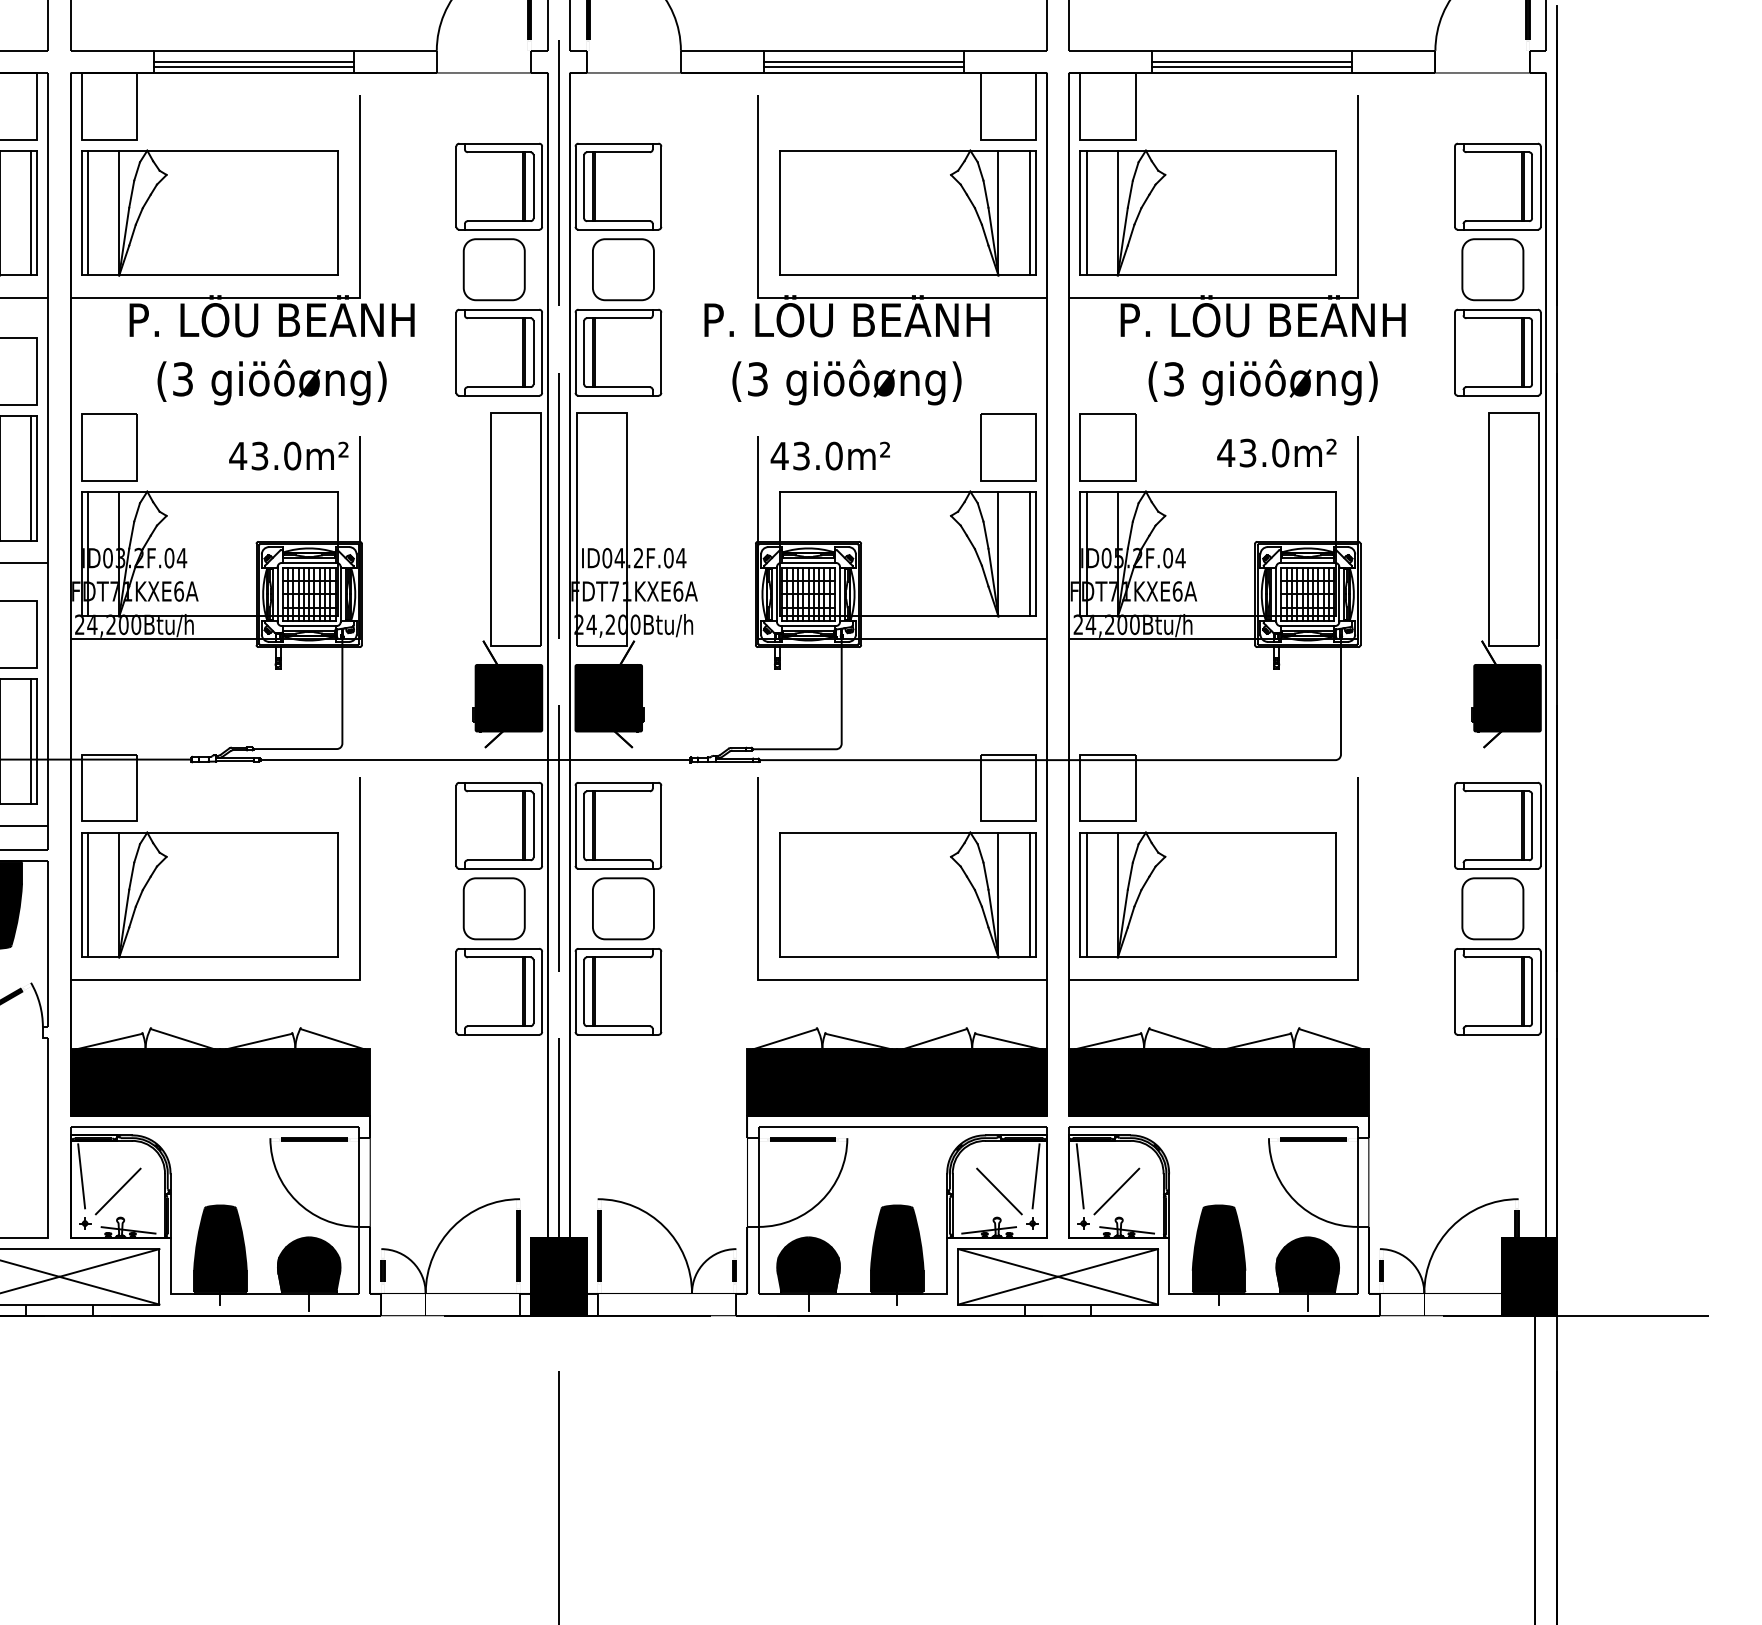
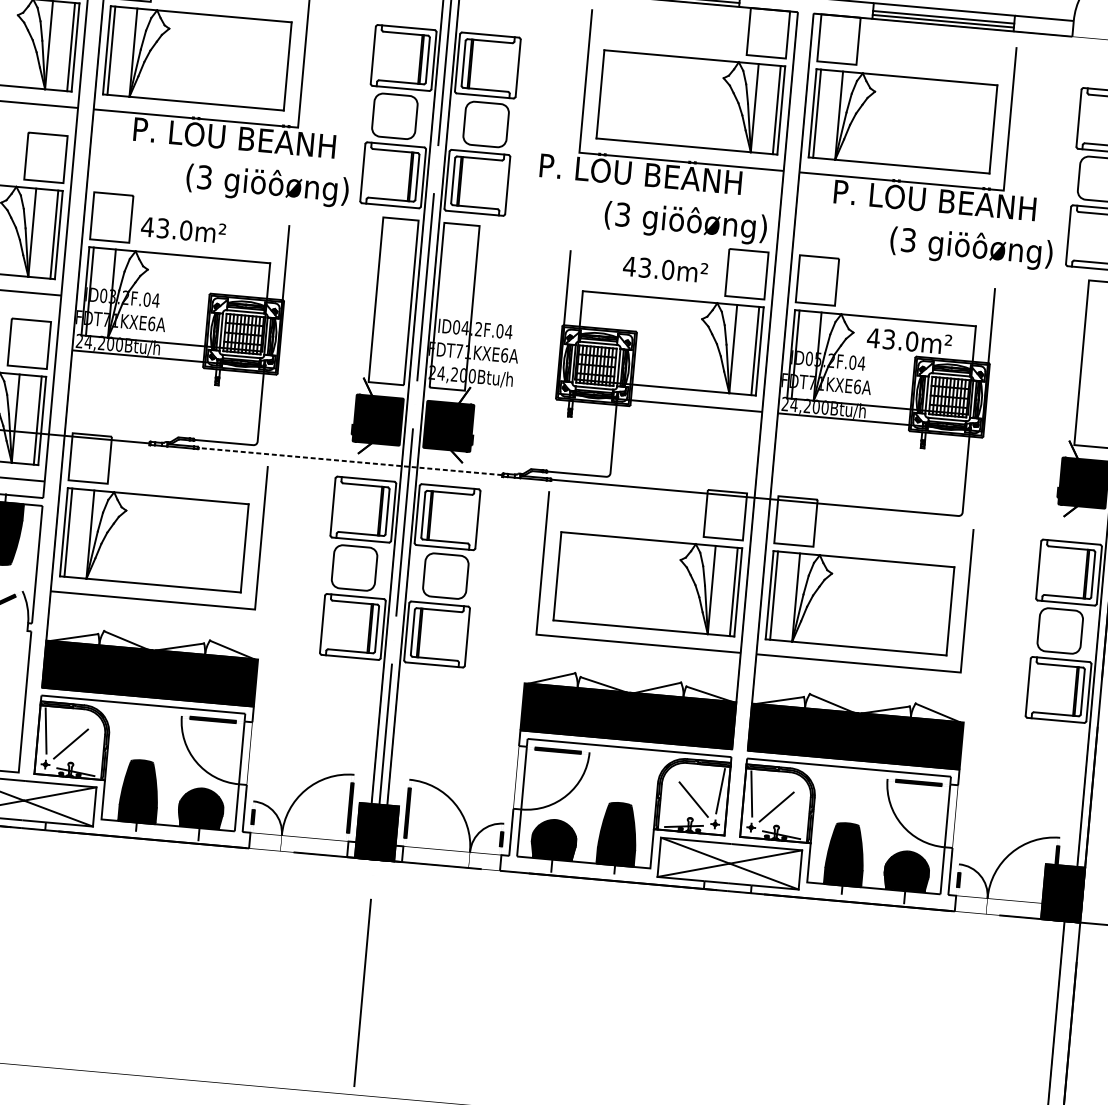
text: (271, 382) -> (267, 185), moved
text: (846, 382) -> (685, 222), moved
text: (1262, 382) -> (970, 248), moved
text: (1276, 452) -> (909, 340), moved
text: (288, 455) -> (183, 229), moved
text: (829, 455) -> (664, 269), moved
line: (475, 759) -> (350, 461), solid -> dashed

